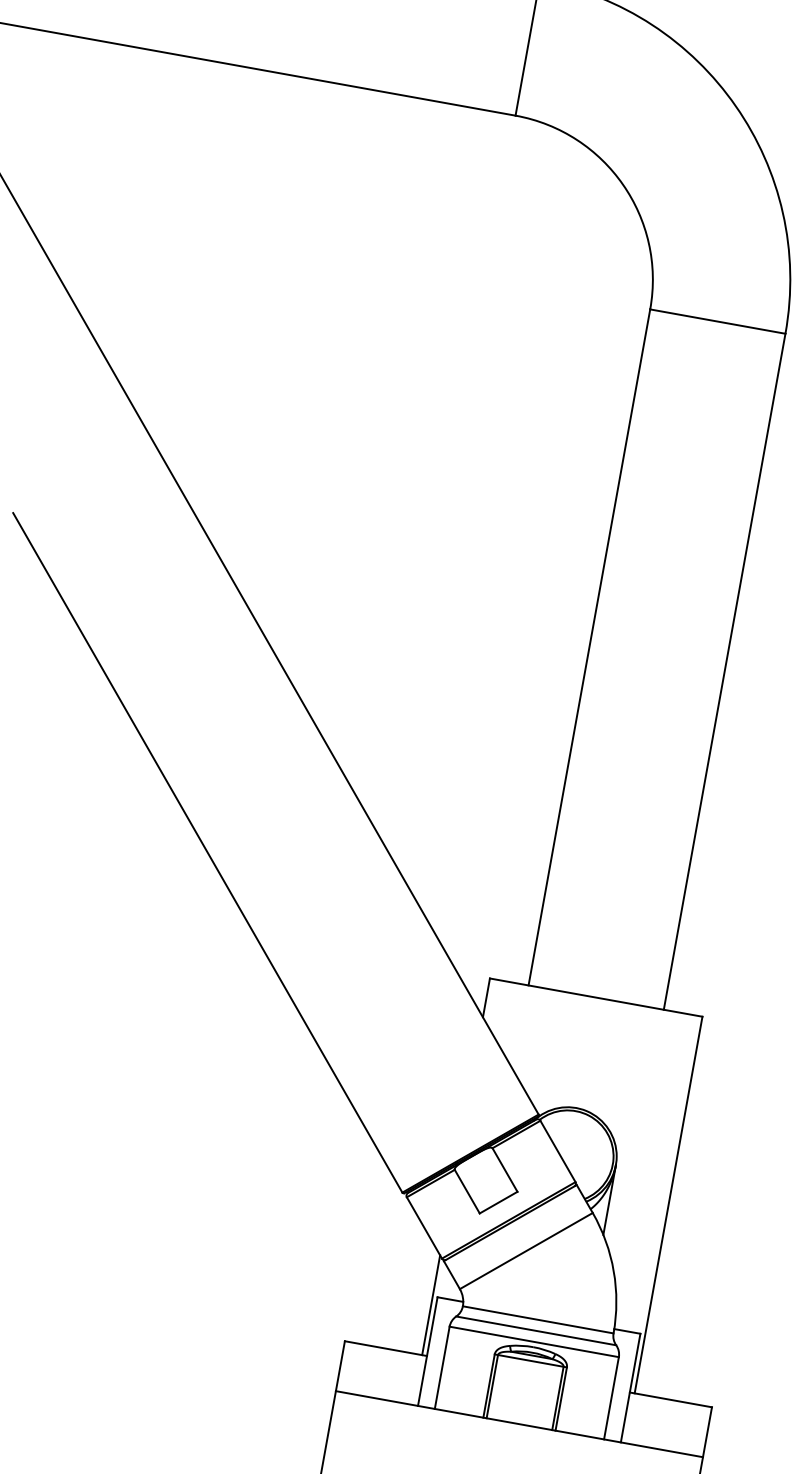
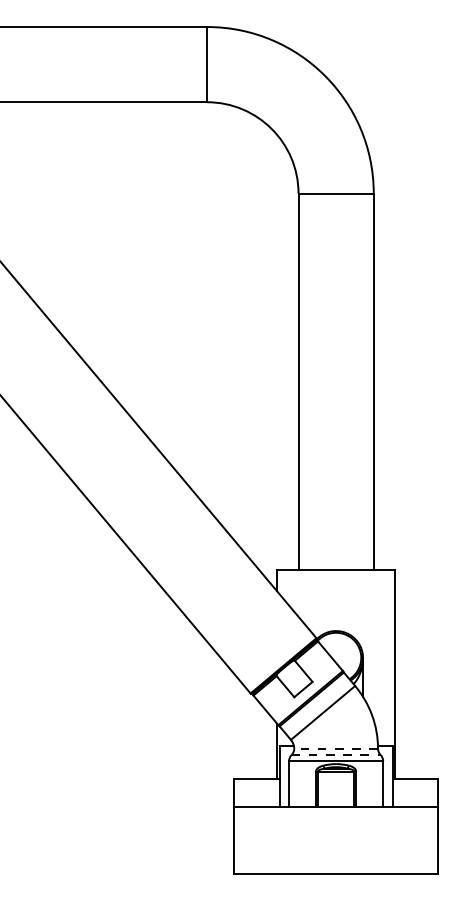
line: (538, 1319) -> (336, 748), solid -> dashed
line: (536, 1331) -> (336, 755), solid -> dashed

